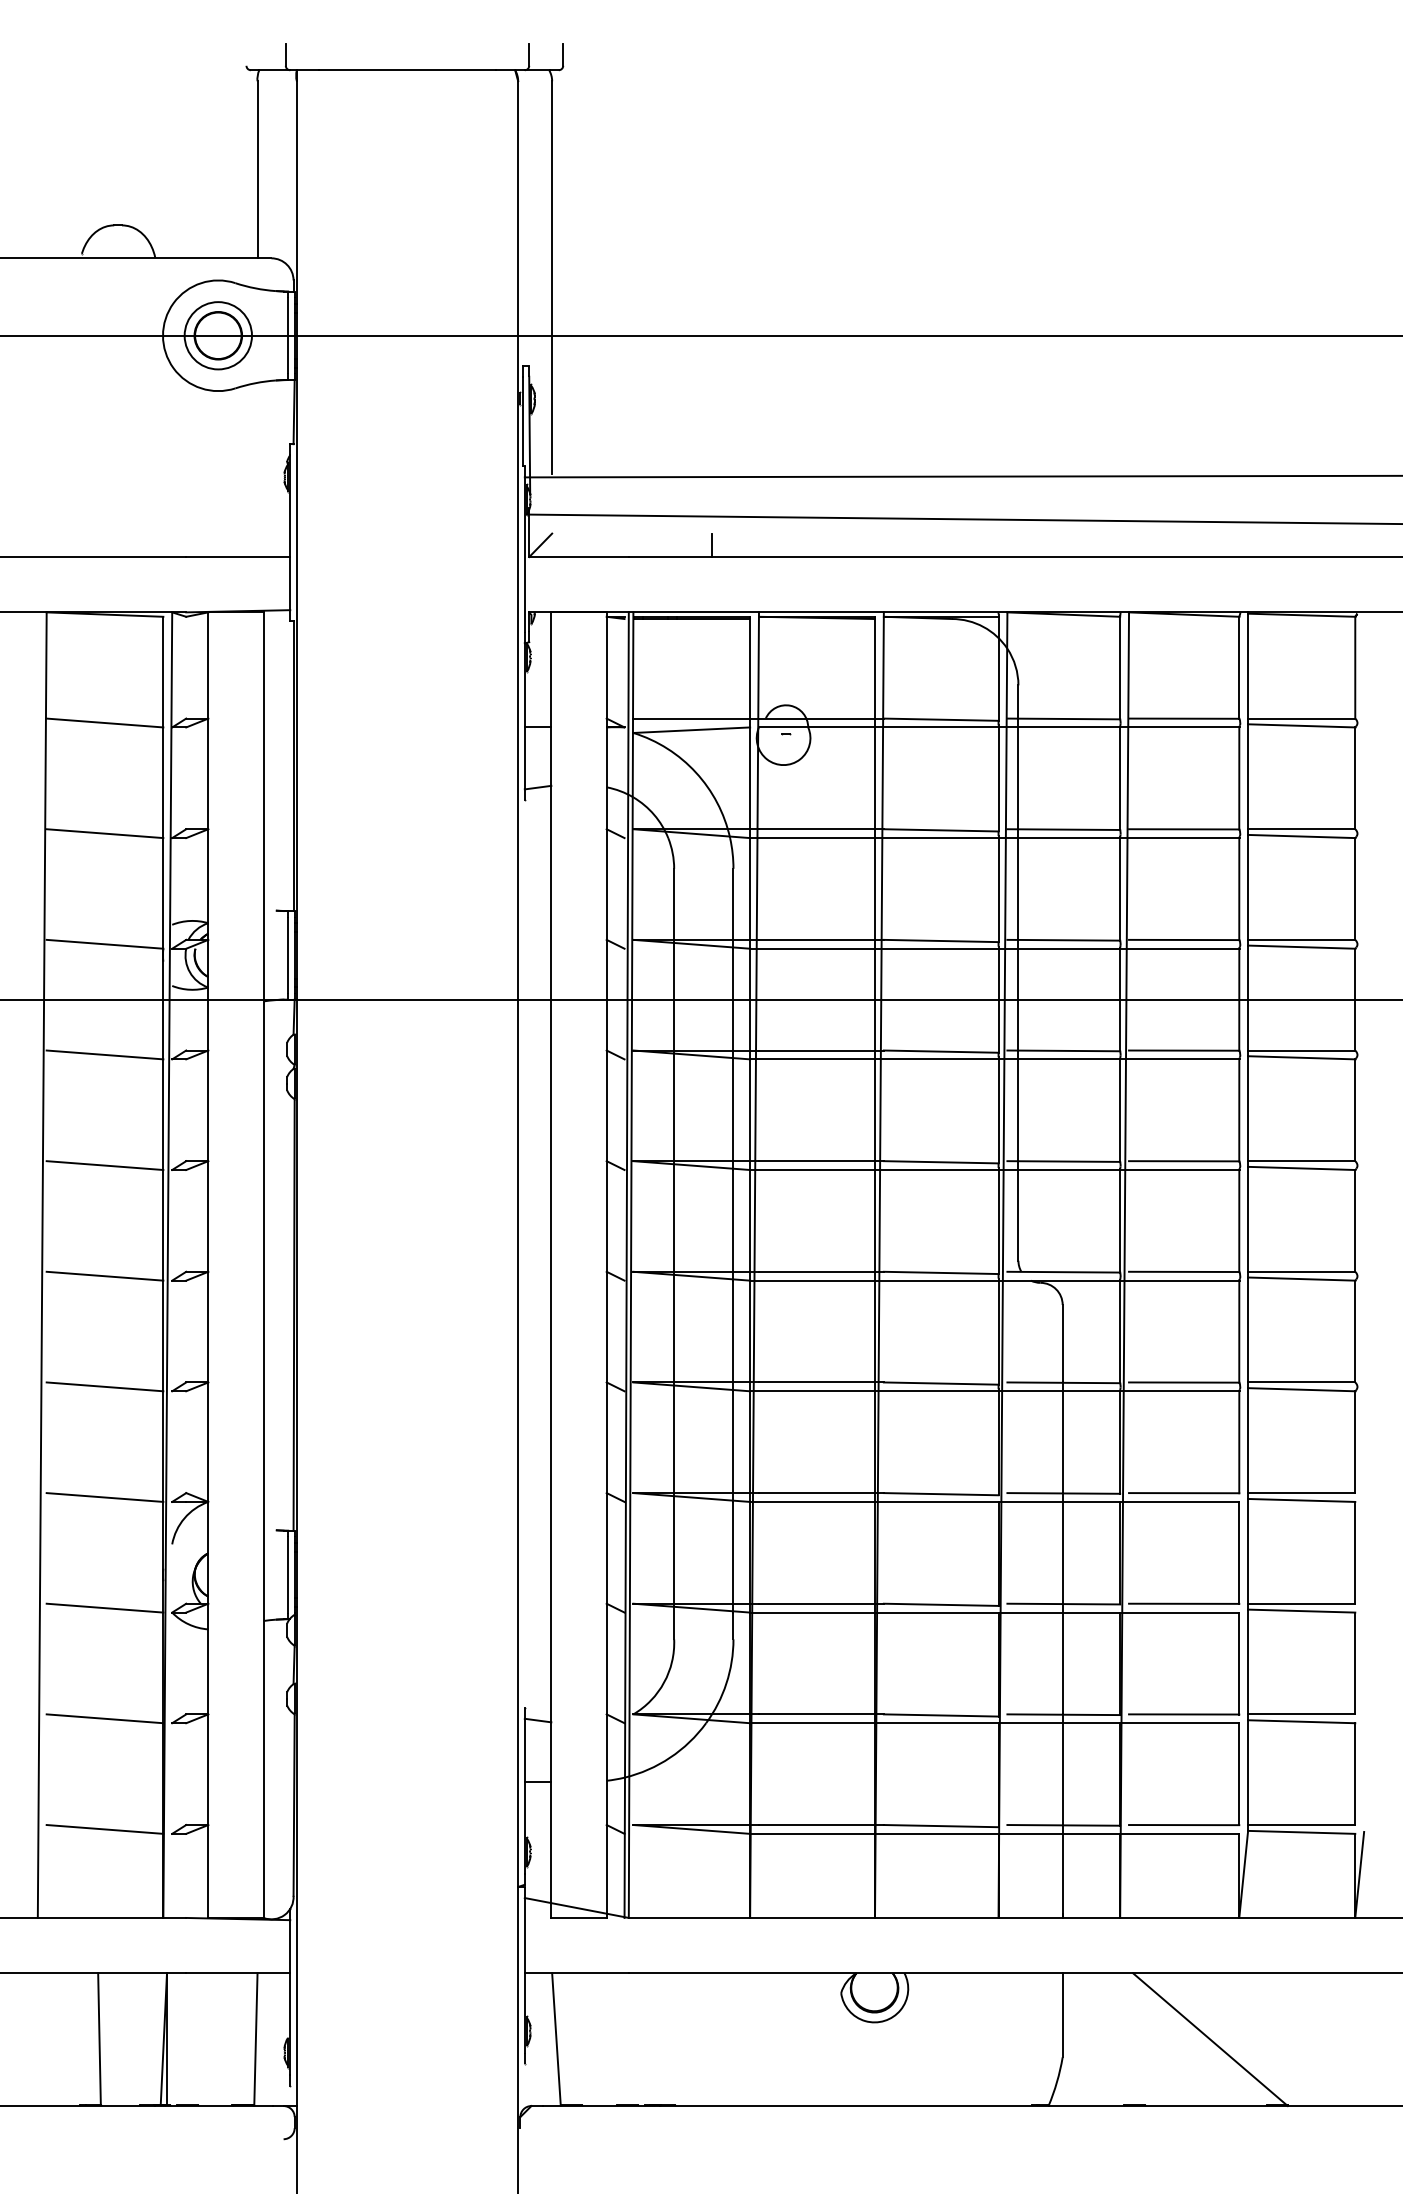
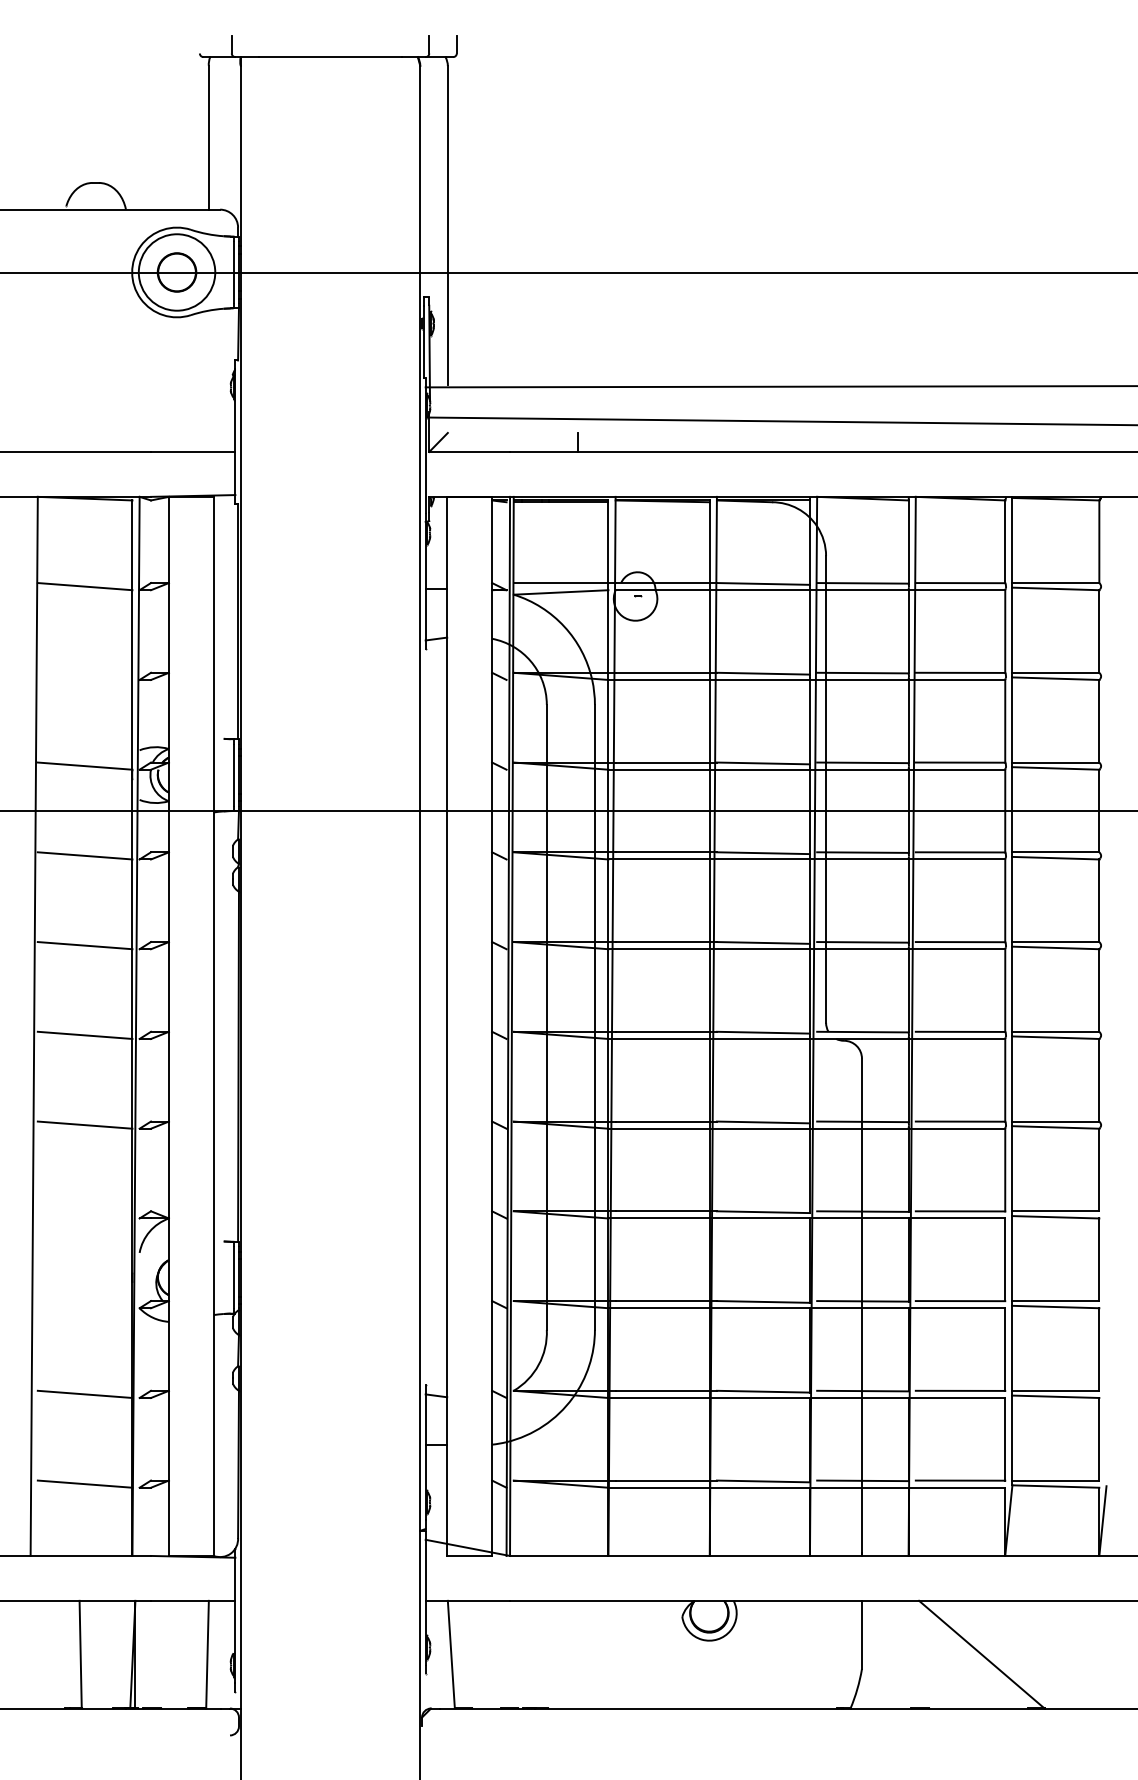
circle: (217, 335) -> (176, 272), size x1.4
line: (104, 833) -> (84, 676), removed
line: (104, 1497) -> (84, 1214), removed
line: (104, 1607) -> (84, 1304), removed

